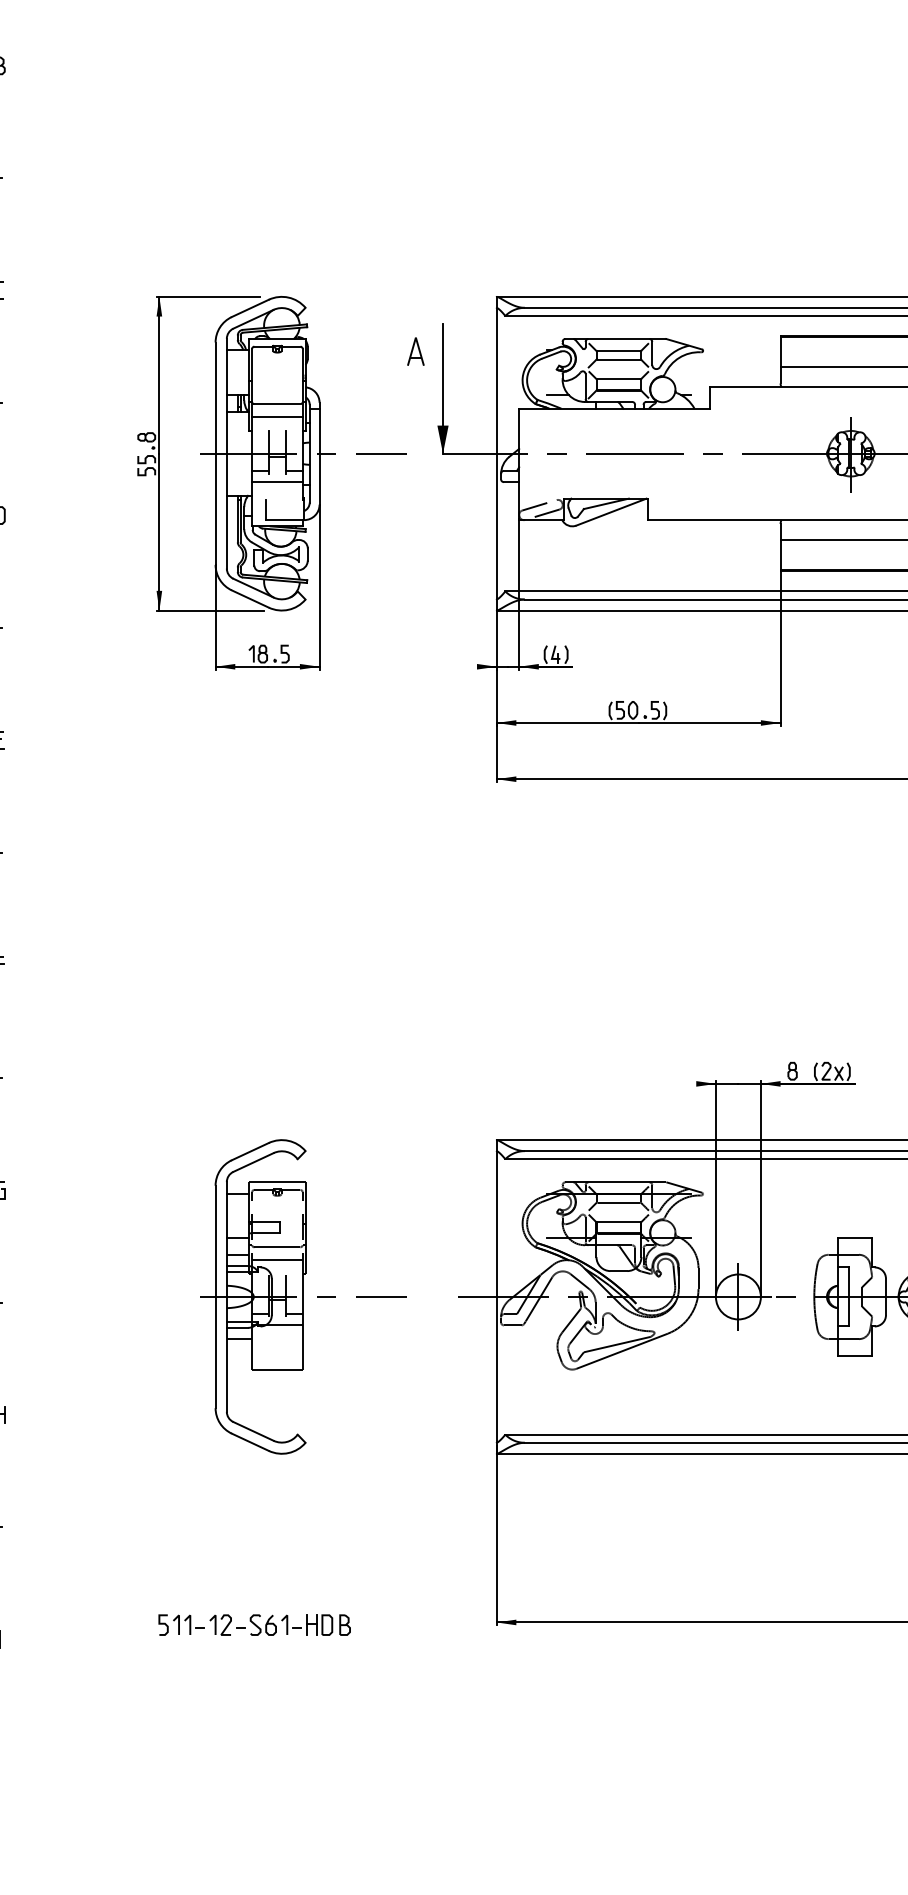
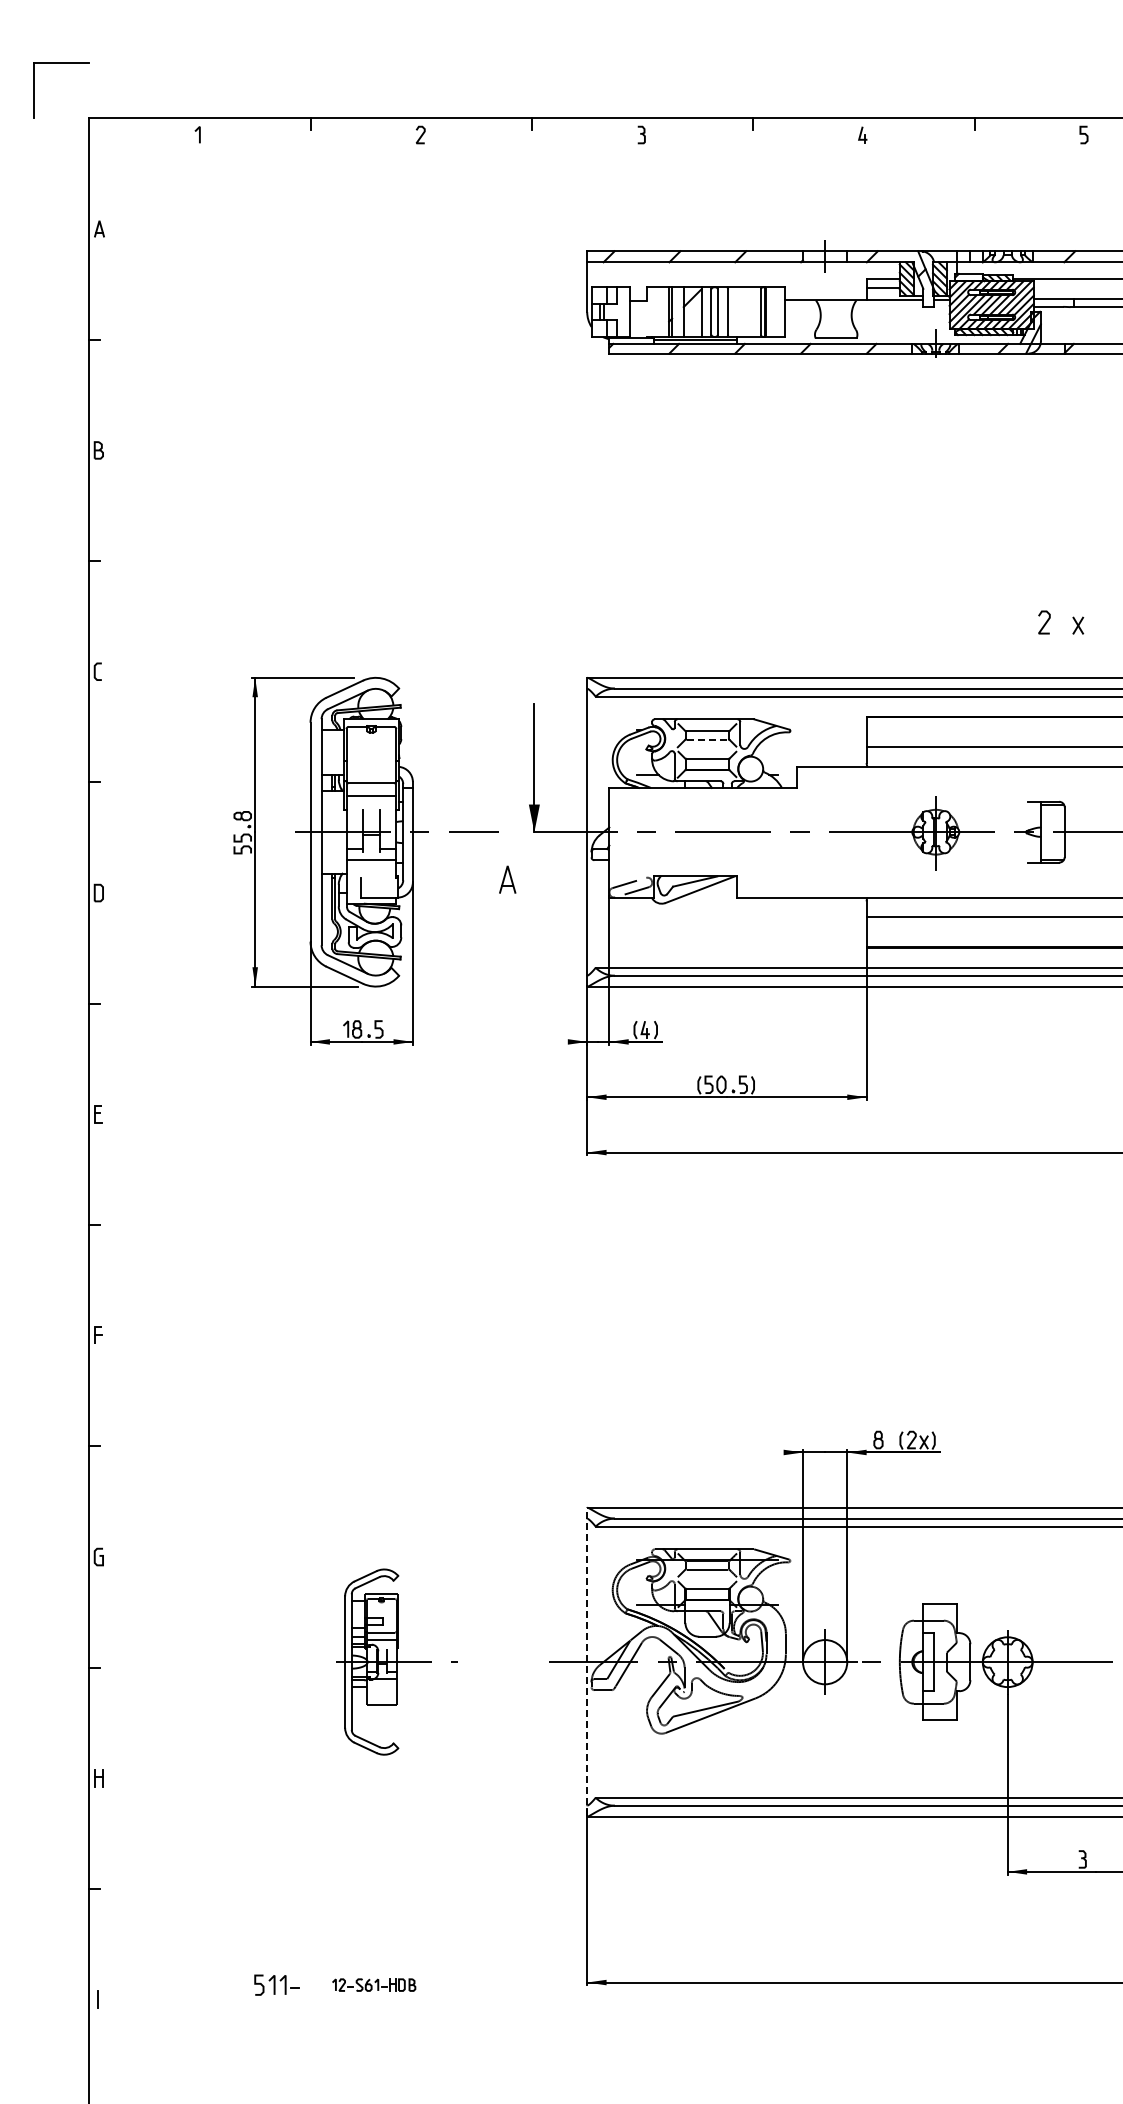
part: (415, 351) -> (507, 879), moved
line: (618, 359) -> (707, 739), solid -> dashed
part: (302, 1296) -> (396, 1661), size x0.6
line: (496, 1296) -> (587, 1661), solid -> dashed
part: (279, 1624) -> (373, 1984), size x0.6

